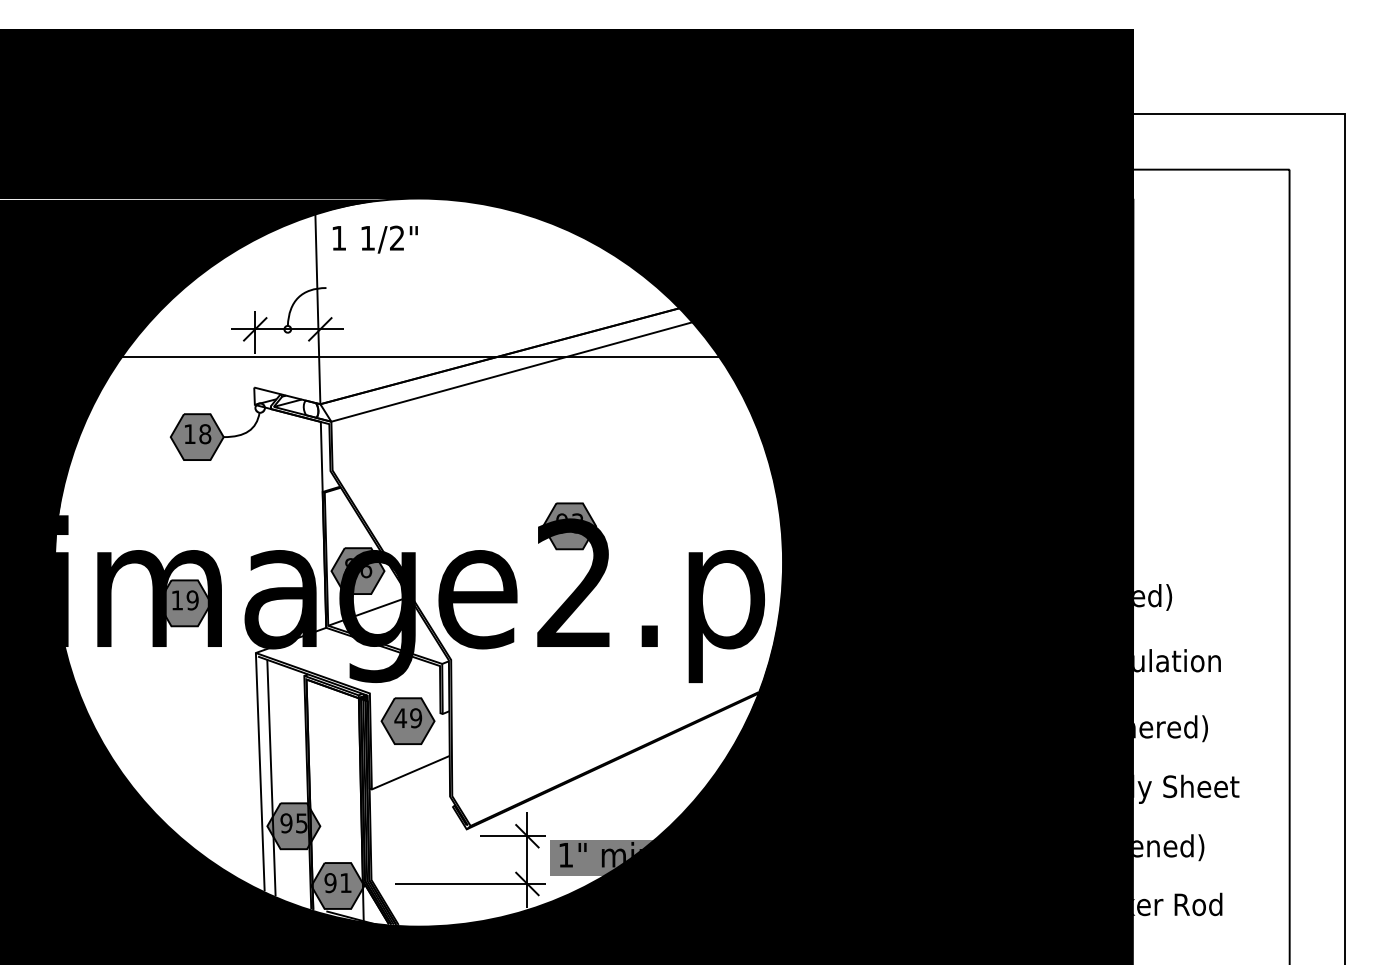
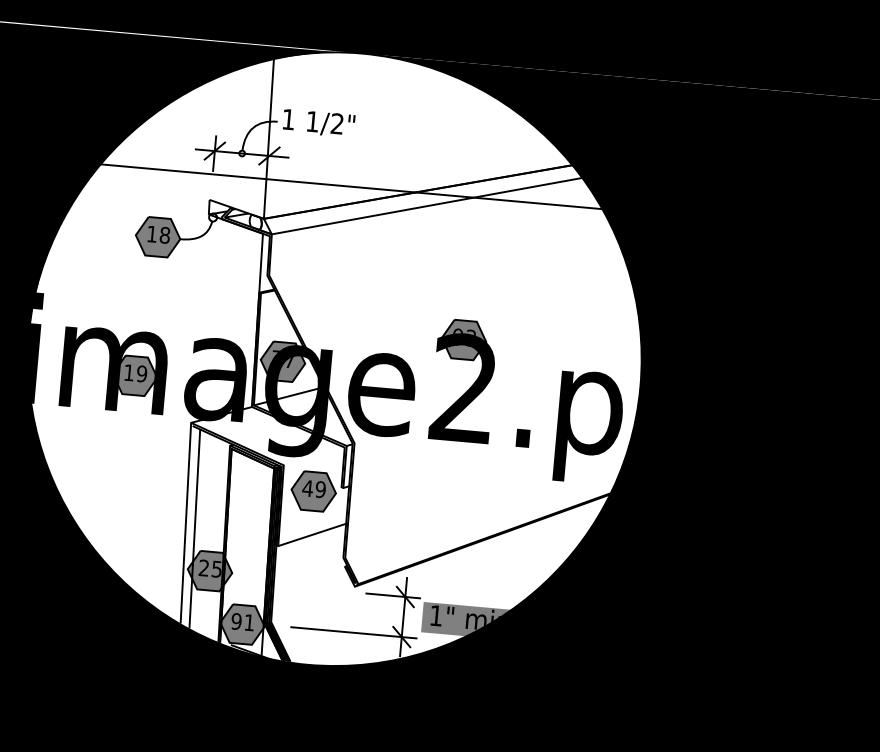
text: (374, 239) -> (318, 123), moved
text: (358, 568) -> (283, 359), 86 -> 77
text: (286, 823) -> (204, 568), 95 -> 25

